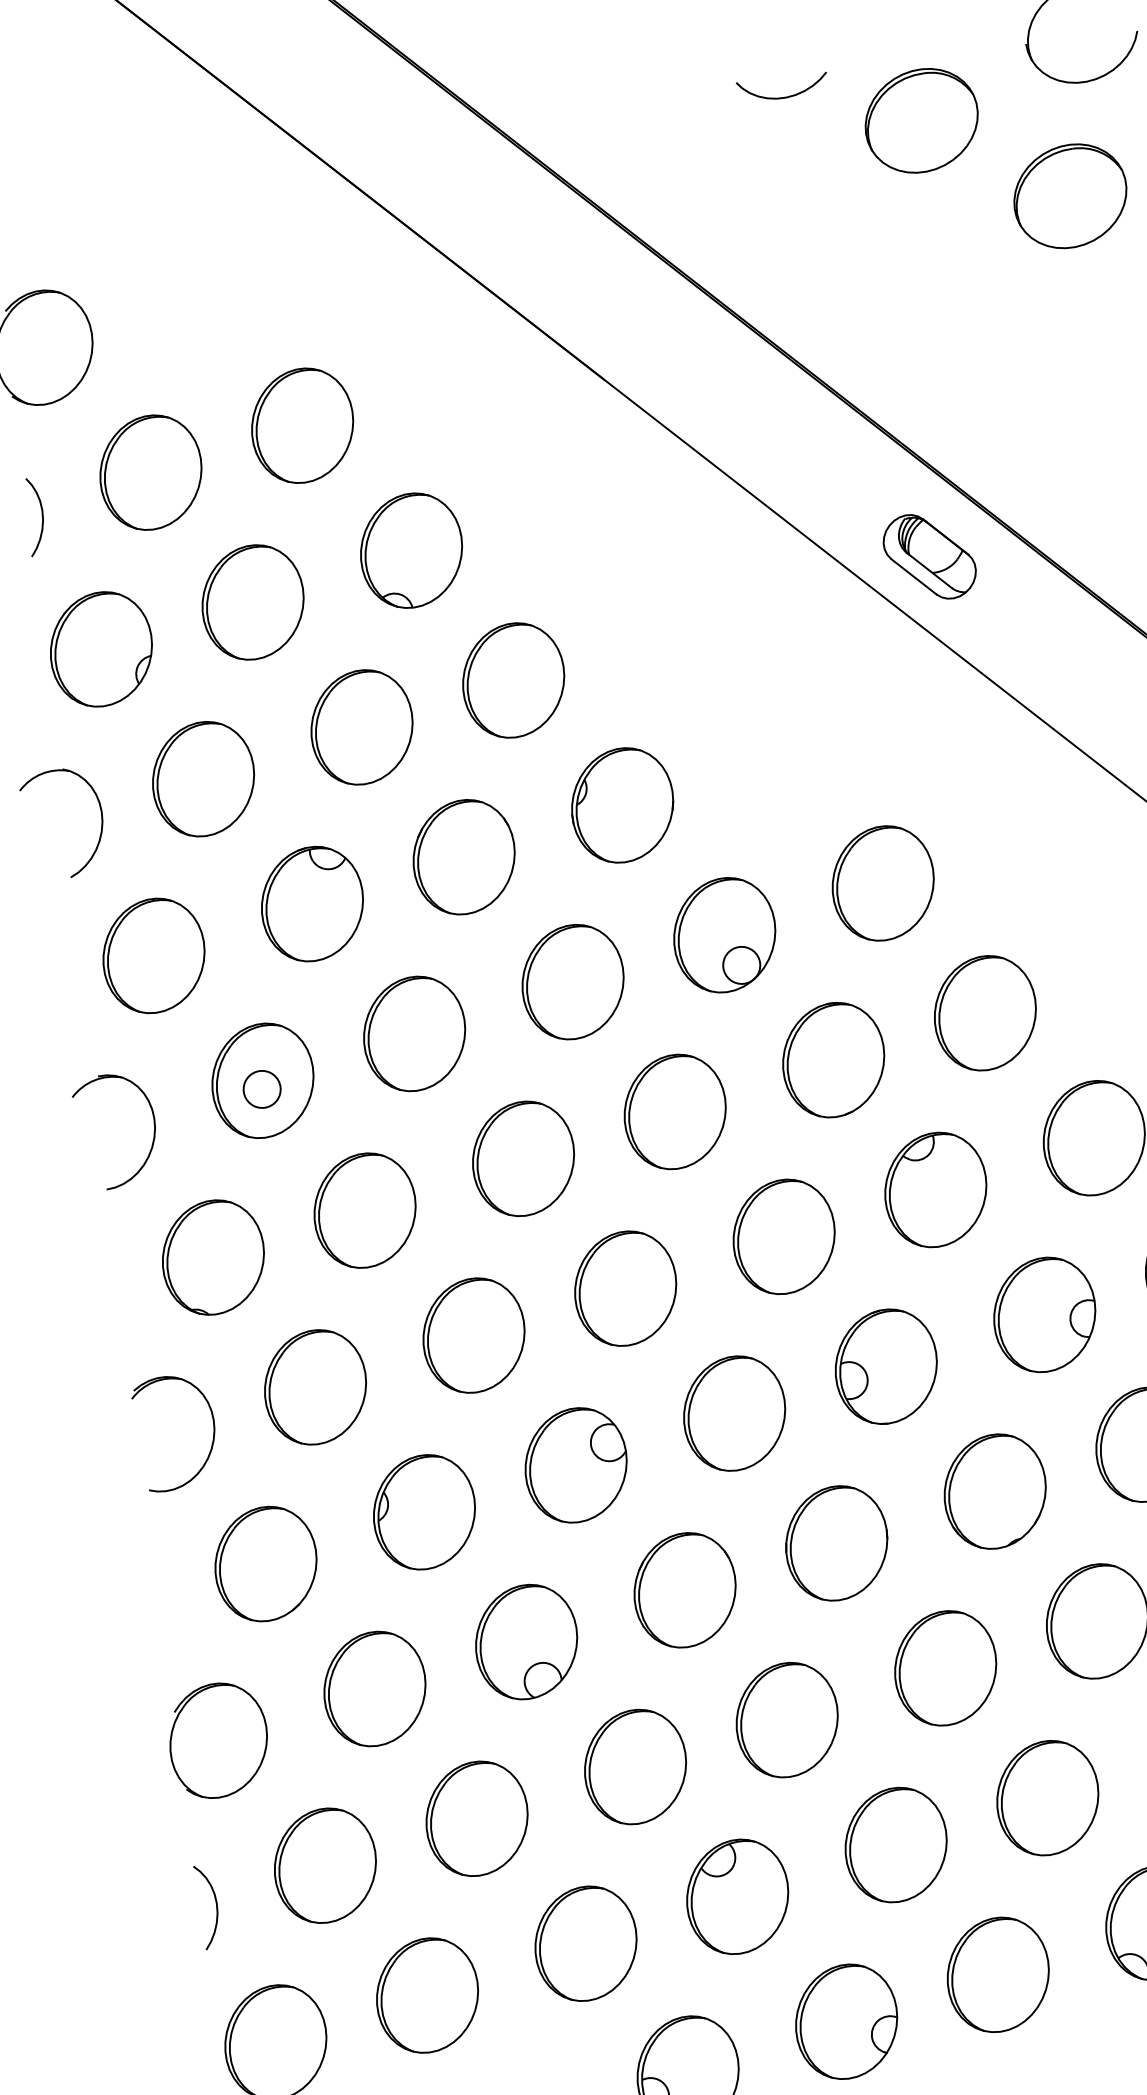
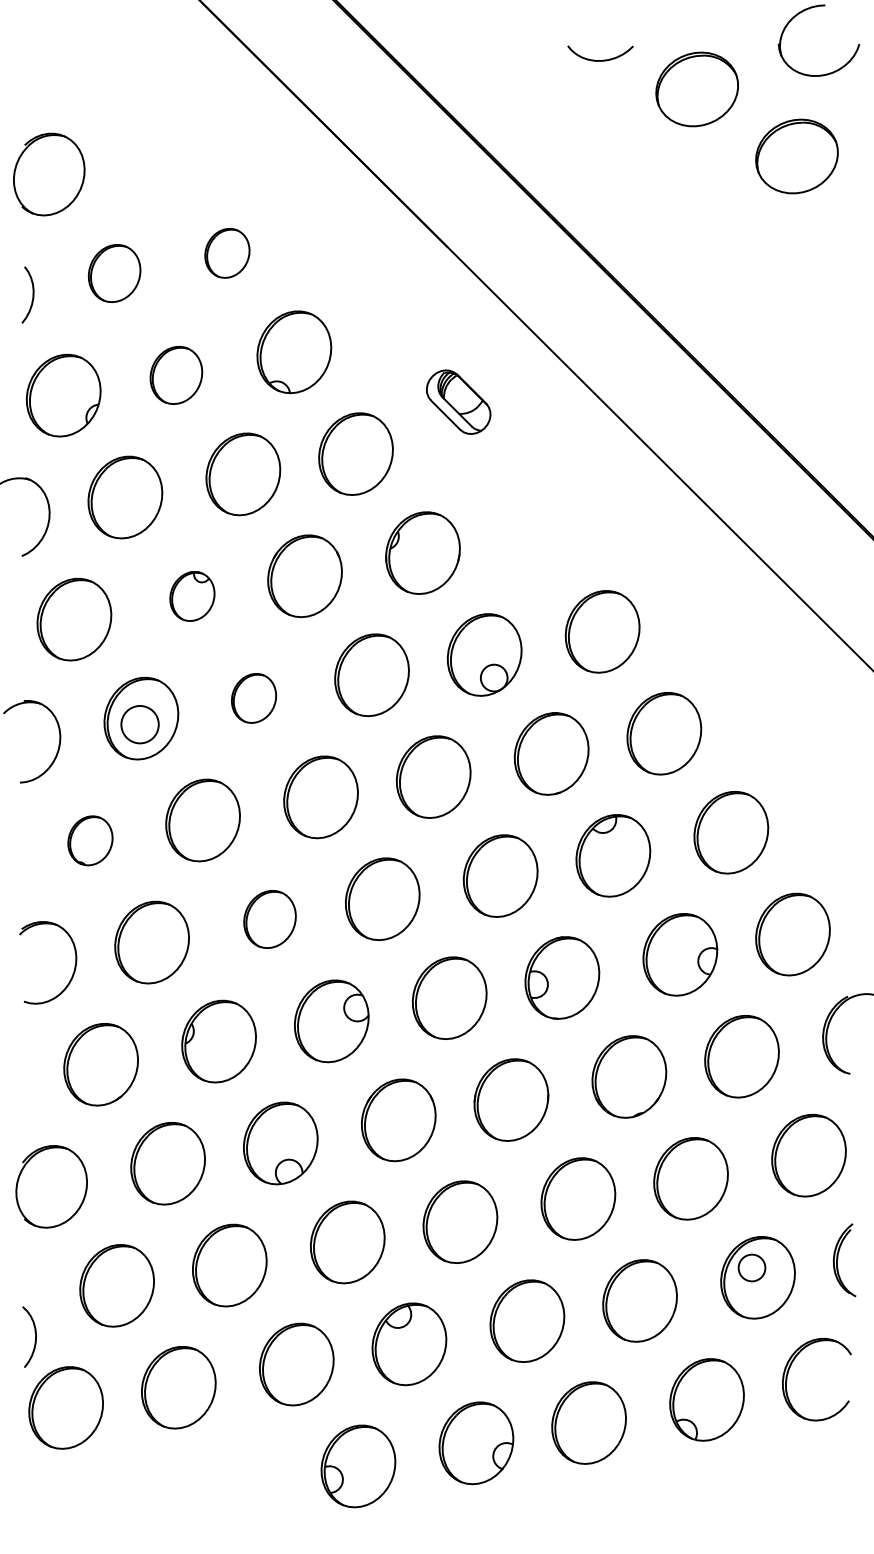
part: (302, 426) -> (227, 253), size x0.6
part: (150, 472) -> (114, 273), size x0.7
part: (929, 555) -> (458, 401), moved
part: (253, 602) -> (176, 375), size x0.7
part: (312, 904) -> (192, 596), size x0.6
part: (413, 1034) -> (253, 698), size x0.6
circle: (261, 1089) -> (139, 724), size x1.4
part: (213, 1257) -> (90, 840), size x0.6
part: (473, 1335) -> (269, 919), size x0.7
curve: (216, 1905) -> (35, 1336), moved

